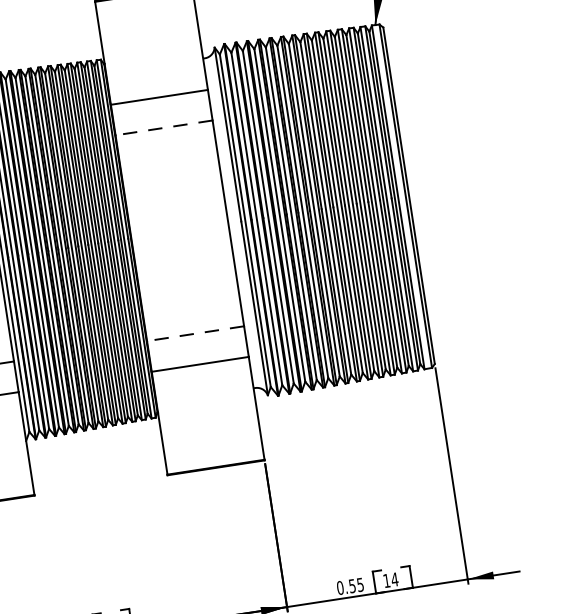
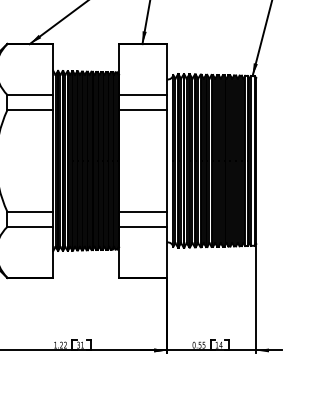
line: (165, 128) -> (143, 110), dashed -> solid
line: (196, 333) -> (143, 211), dashed -> solid

